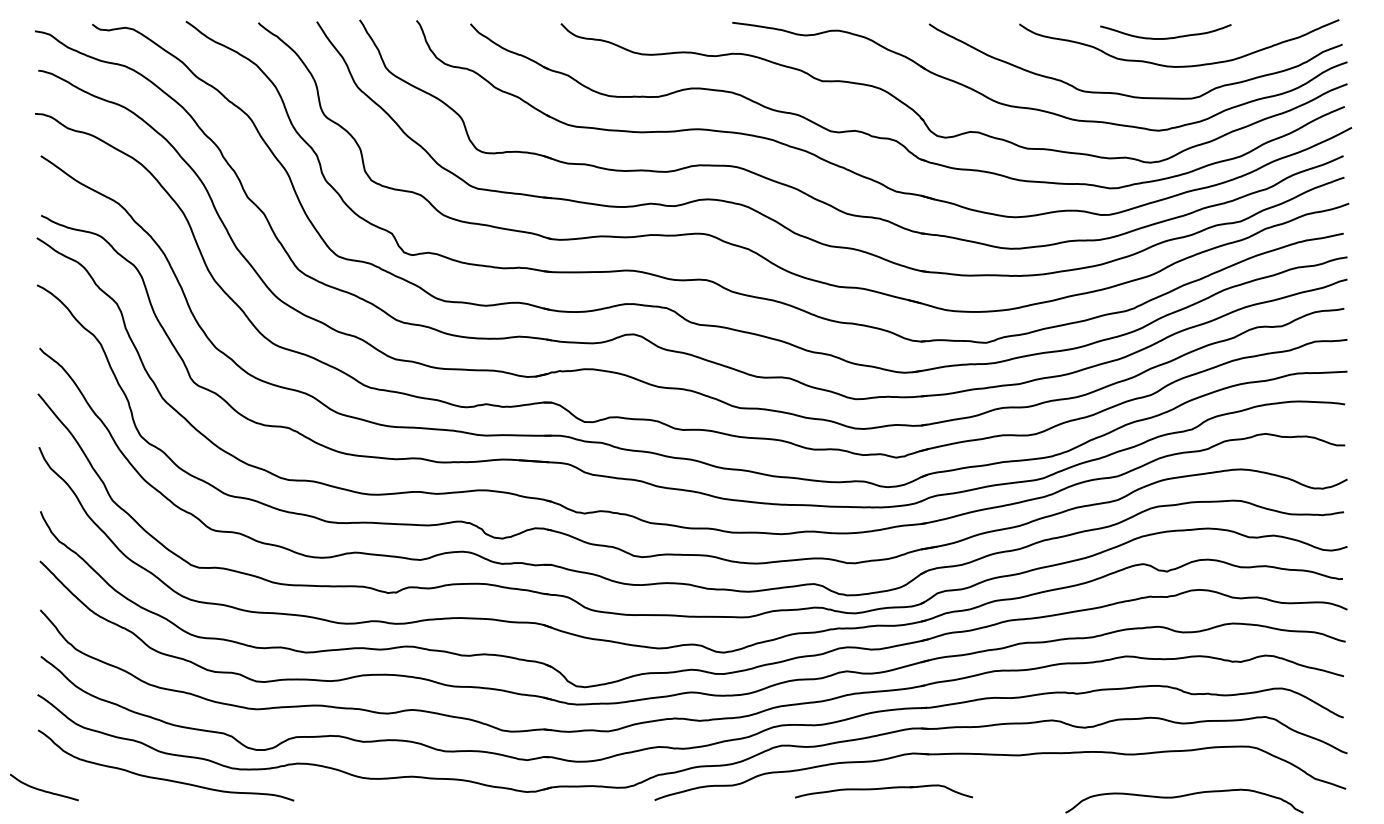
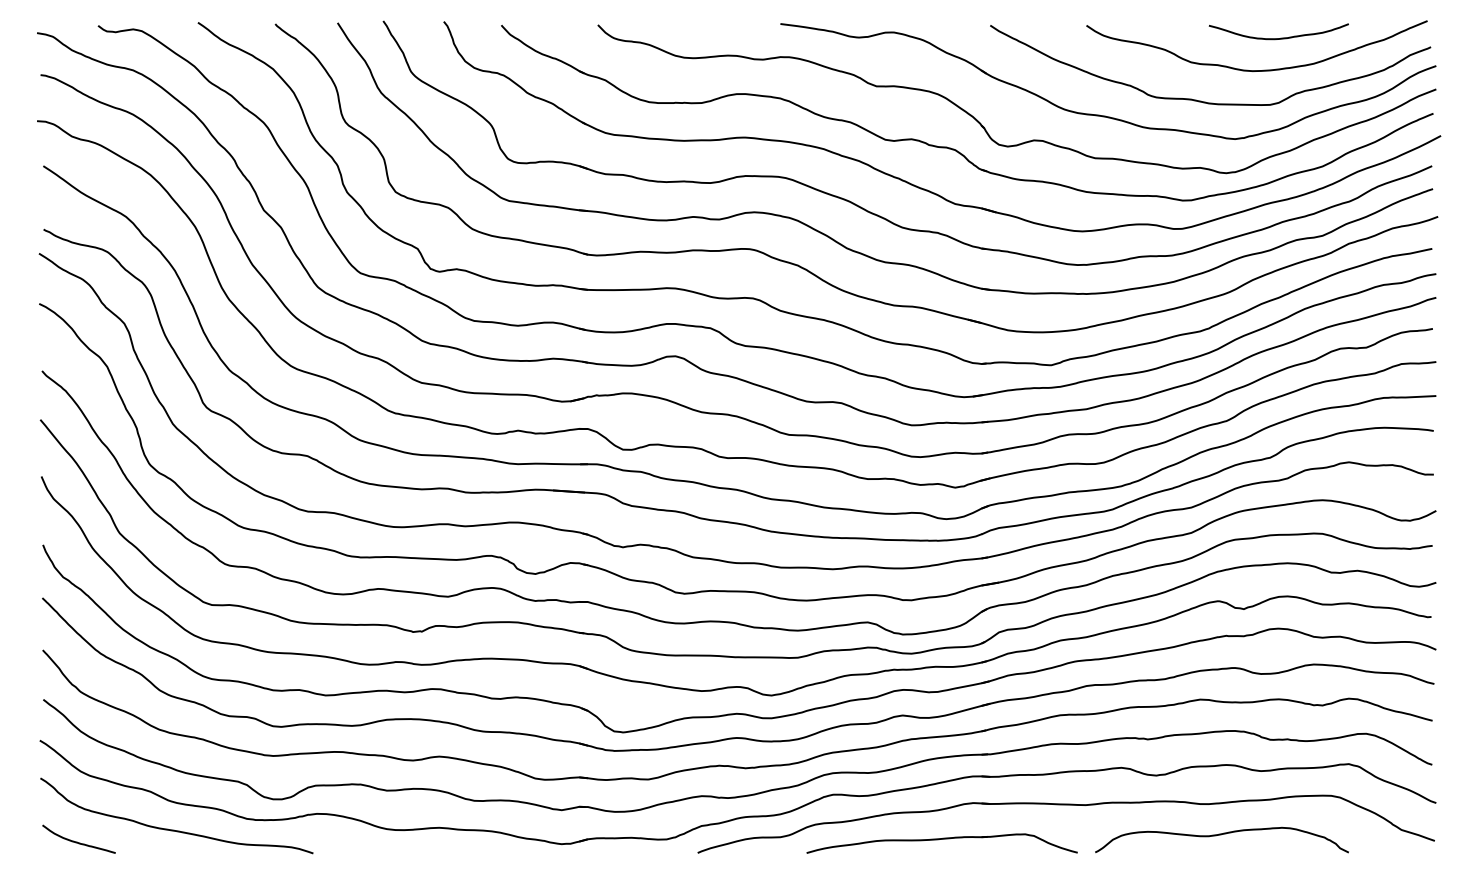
curve: (1165, 37) -> (1278, 37), moved
curve: (42, 789) -> (77, 841), moved
part: (883, 791) -> (941, 843), size x1.43
curve: (1184, 796) -> (1222, 835), moved

